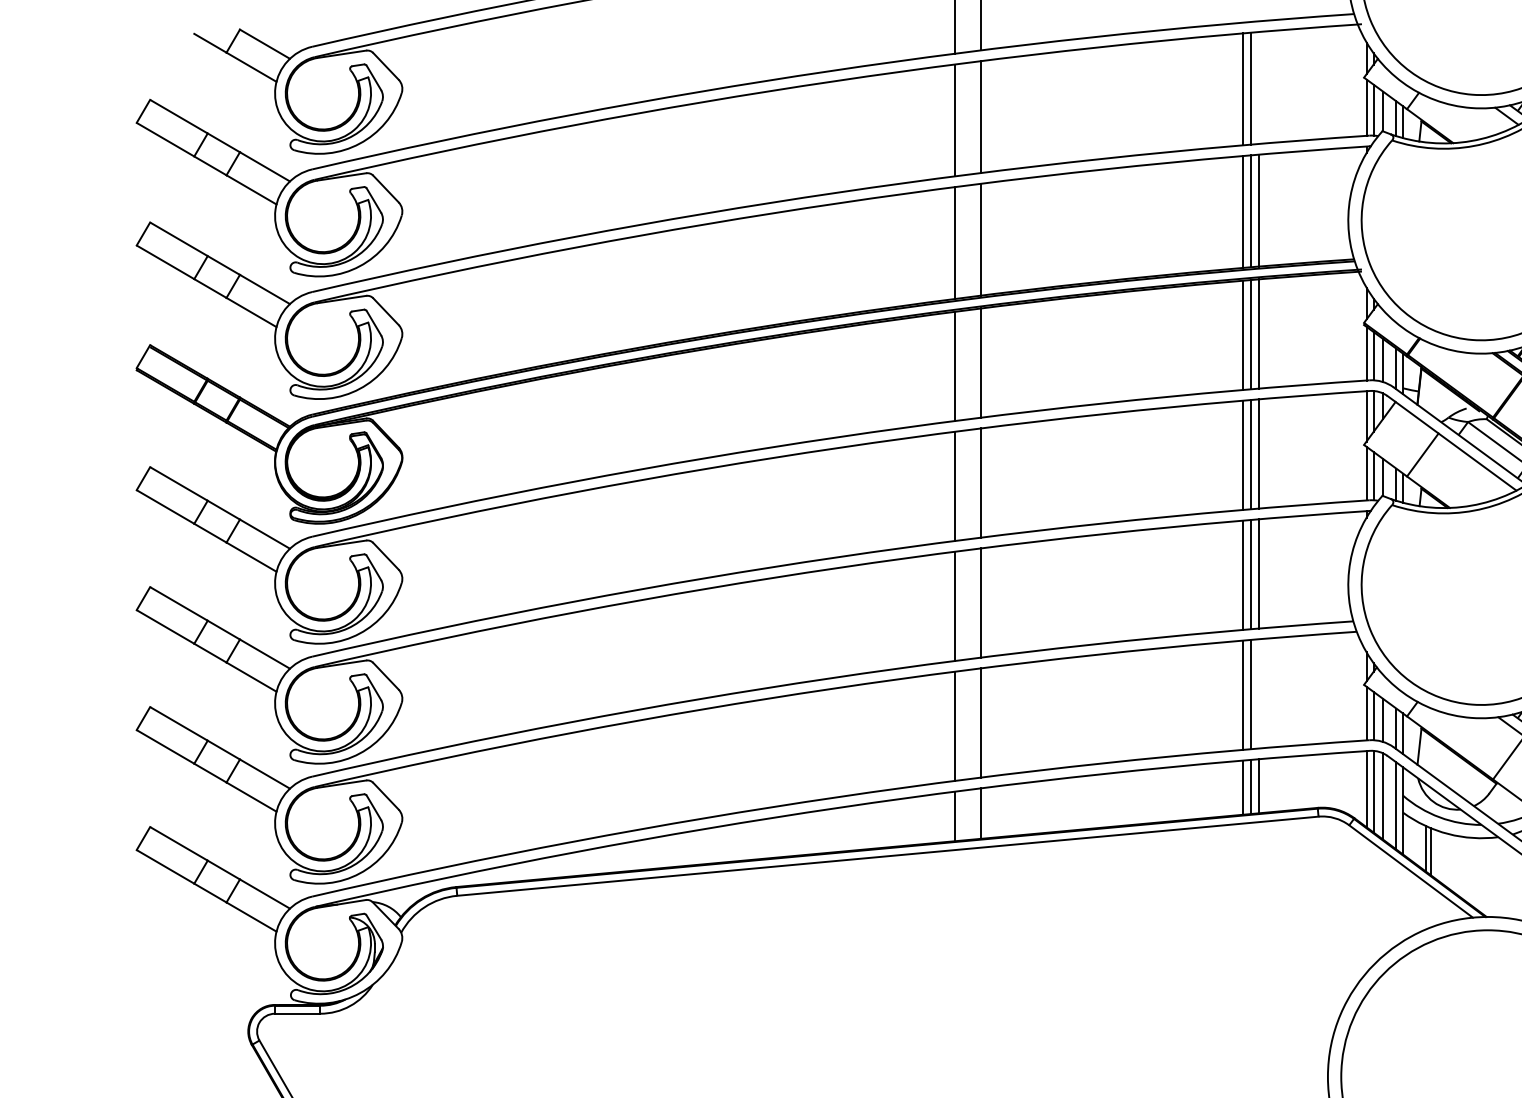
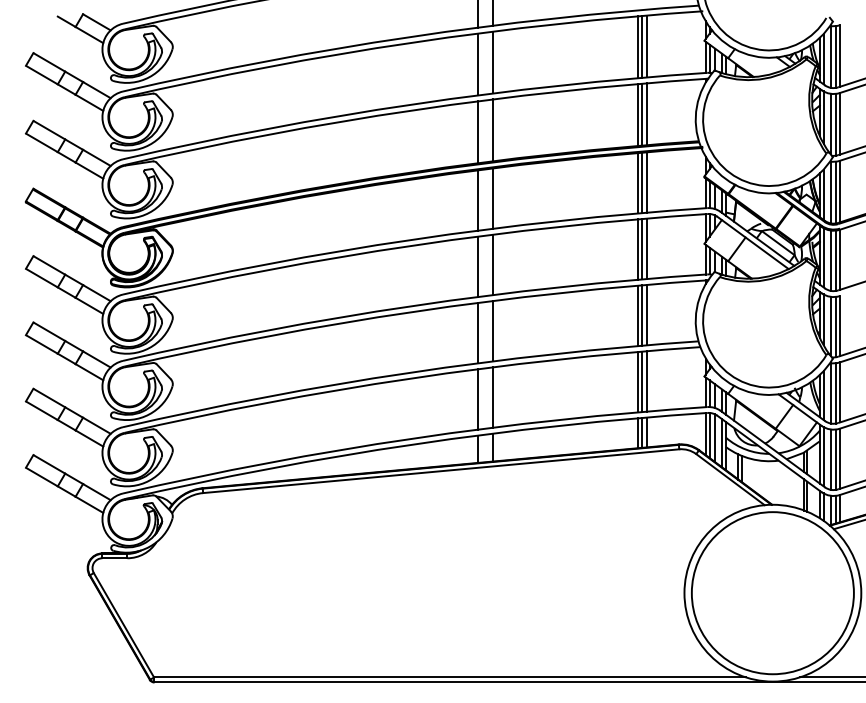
line: (1259, 87) -> (646, 46), added
line: (1259, 693) -> (646, 381), added

